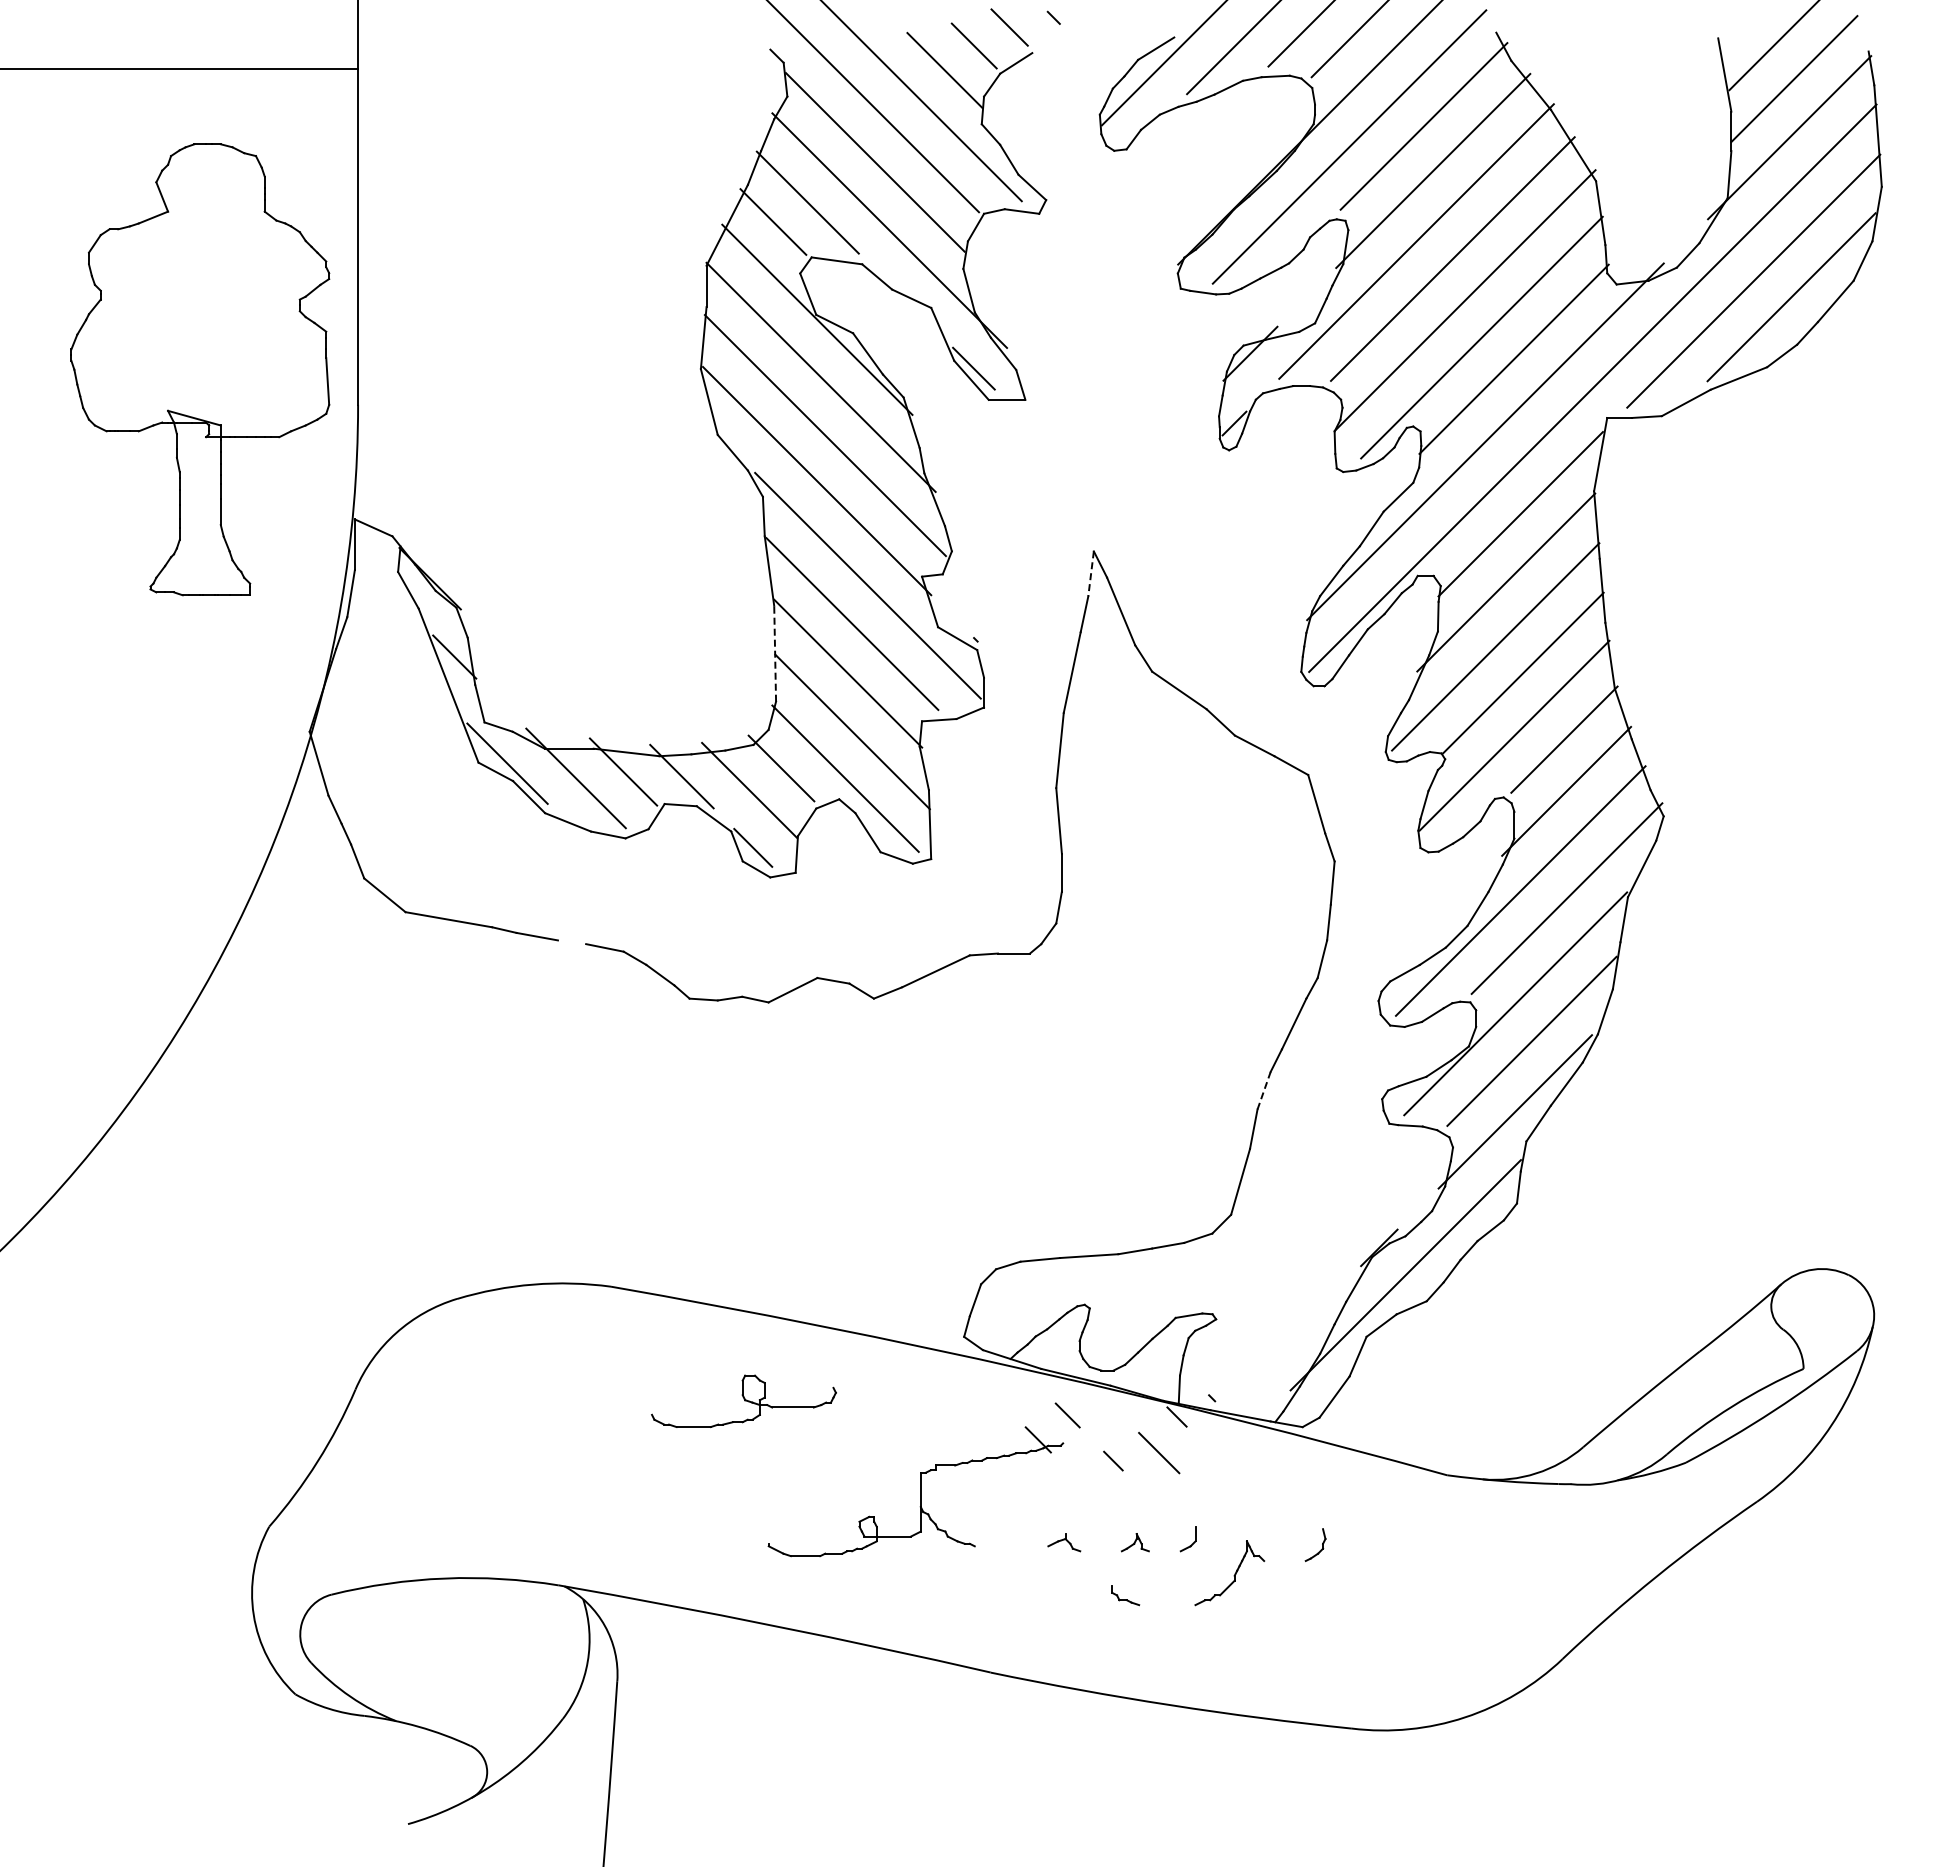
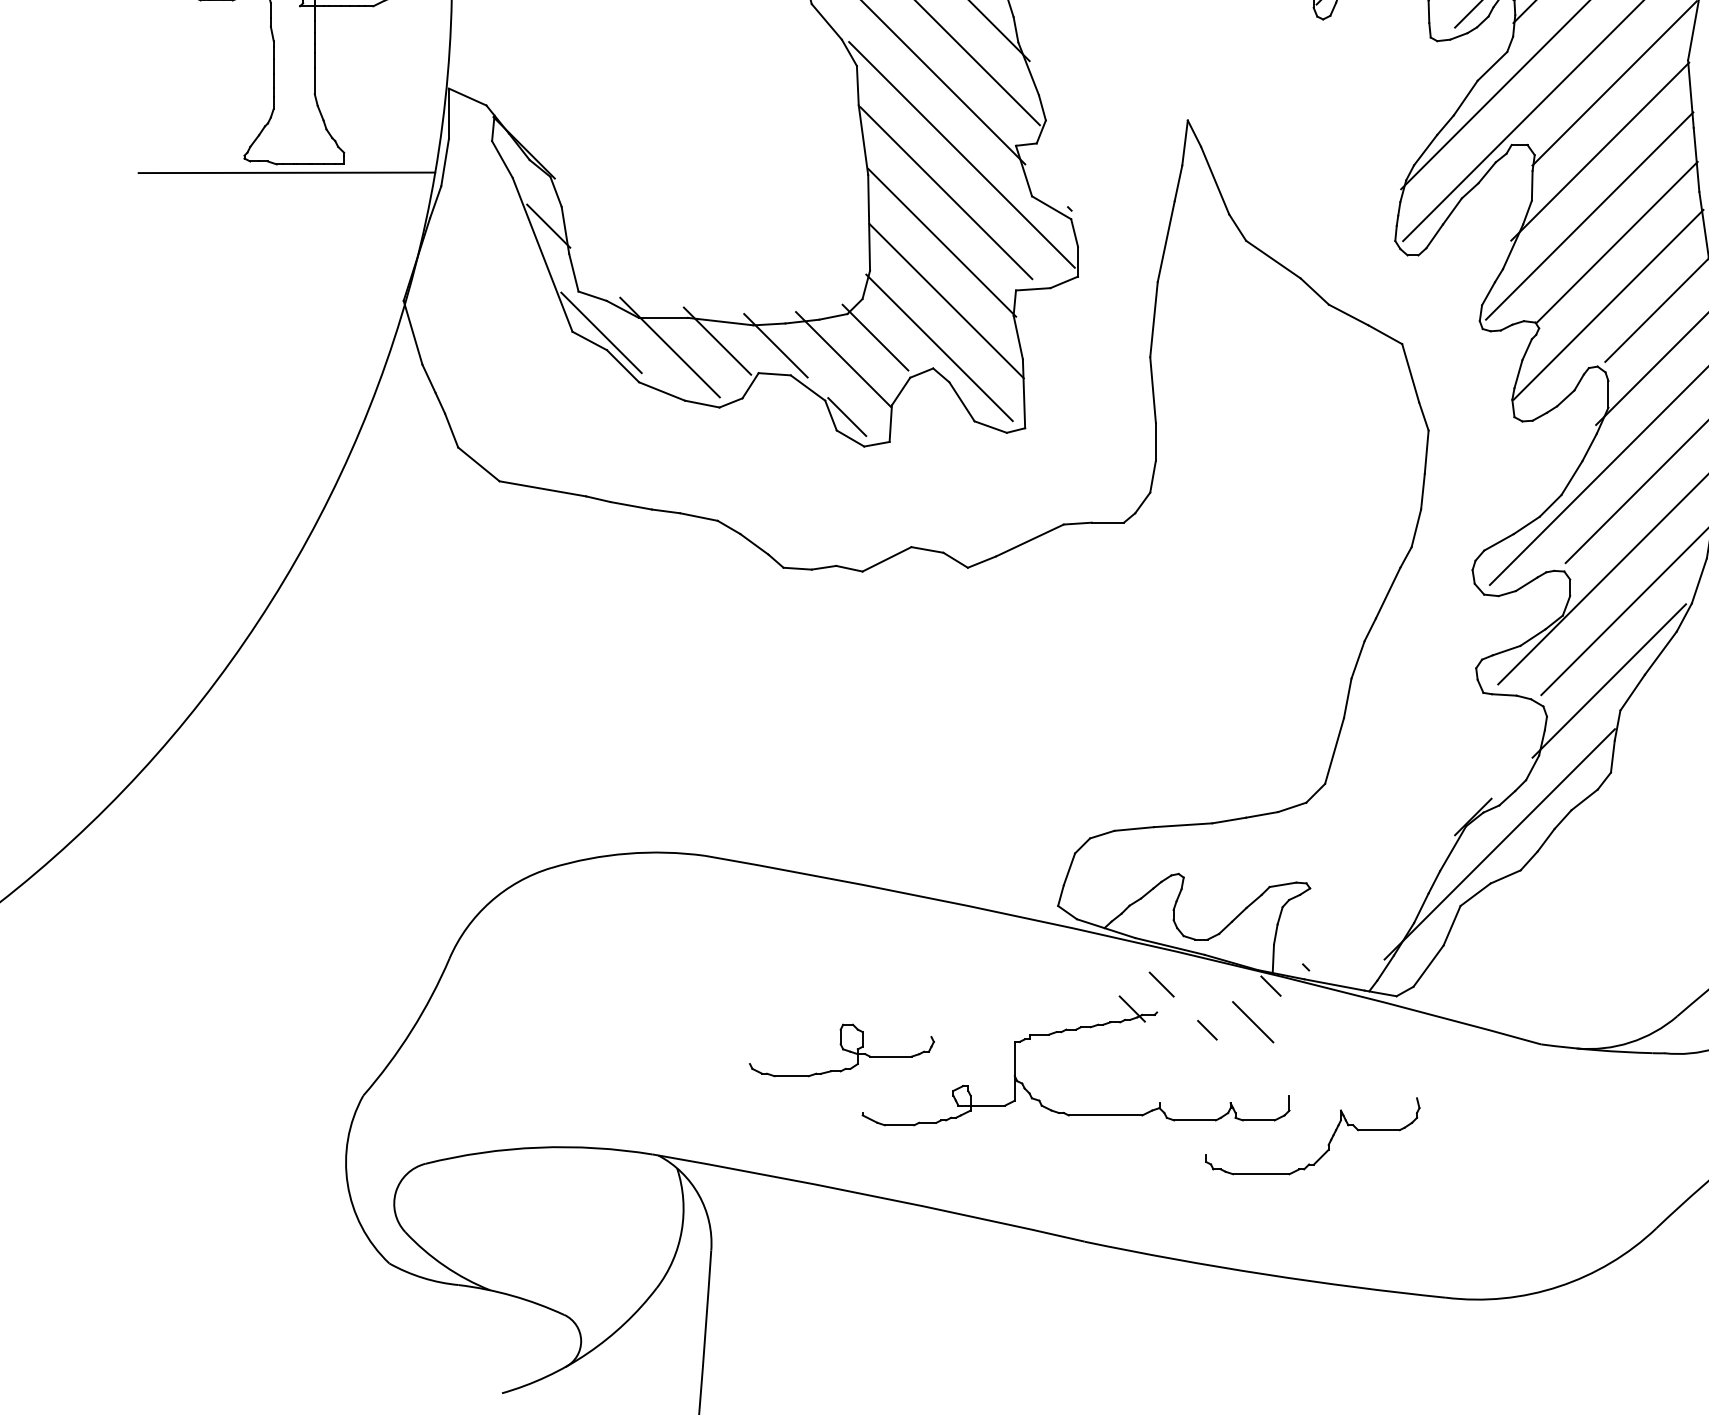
line: (1091, 573) -> (1185, 142), dashed -> solid
line: (192, 603) -> (286, 172), added
line: (775, 653) -> (869, 222), dashed -> solid
line: (571, 942) -> (665, 511), added
line: (1264, 1090) -> (1358, 659), dashed -> solid
part: (743, 1401) -> (841, 1050), moved
line: (1011, 1546) -> (1105, 1115), added
line: (1100, 1551) -> (1194, 1120), added
line: (1164, 1551) -> (1258, 1120), added
line: (1284, 1561) -> (1378, 1130), added
line: (1167, 1605) -> (1261, 1174), added

